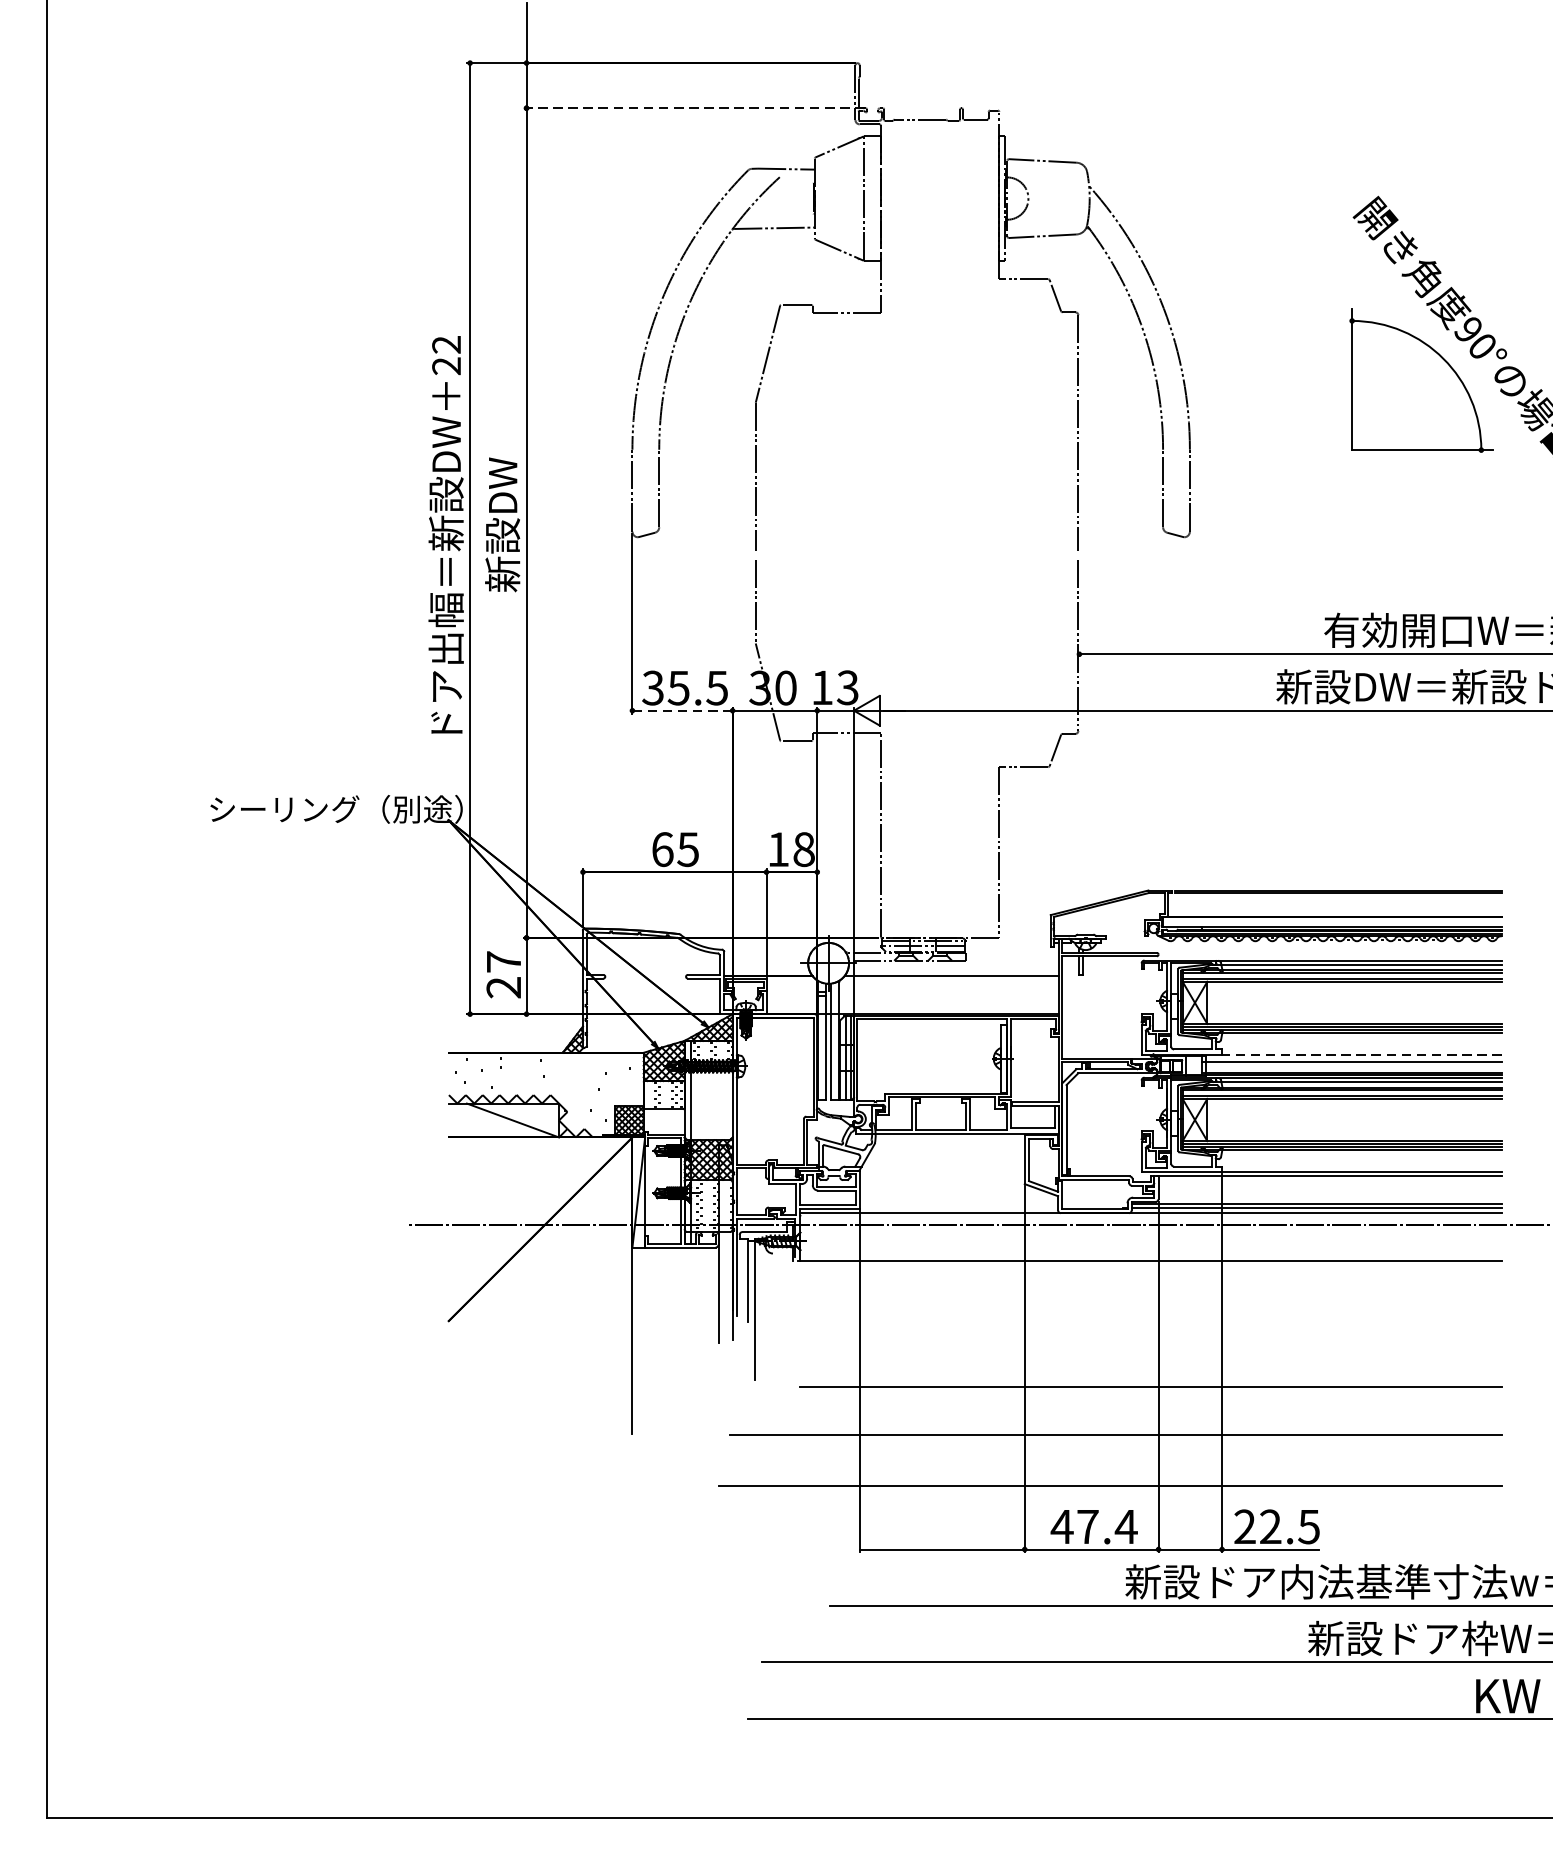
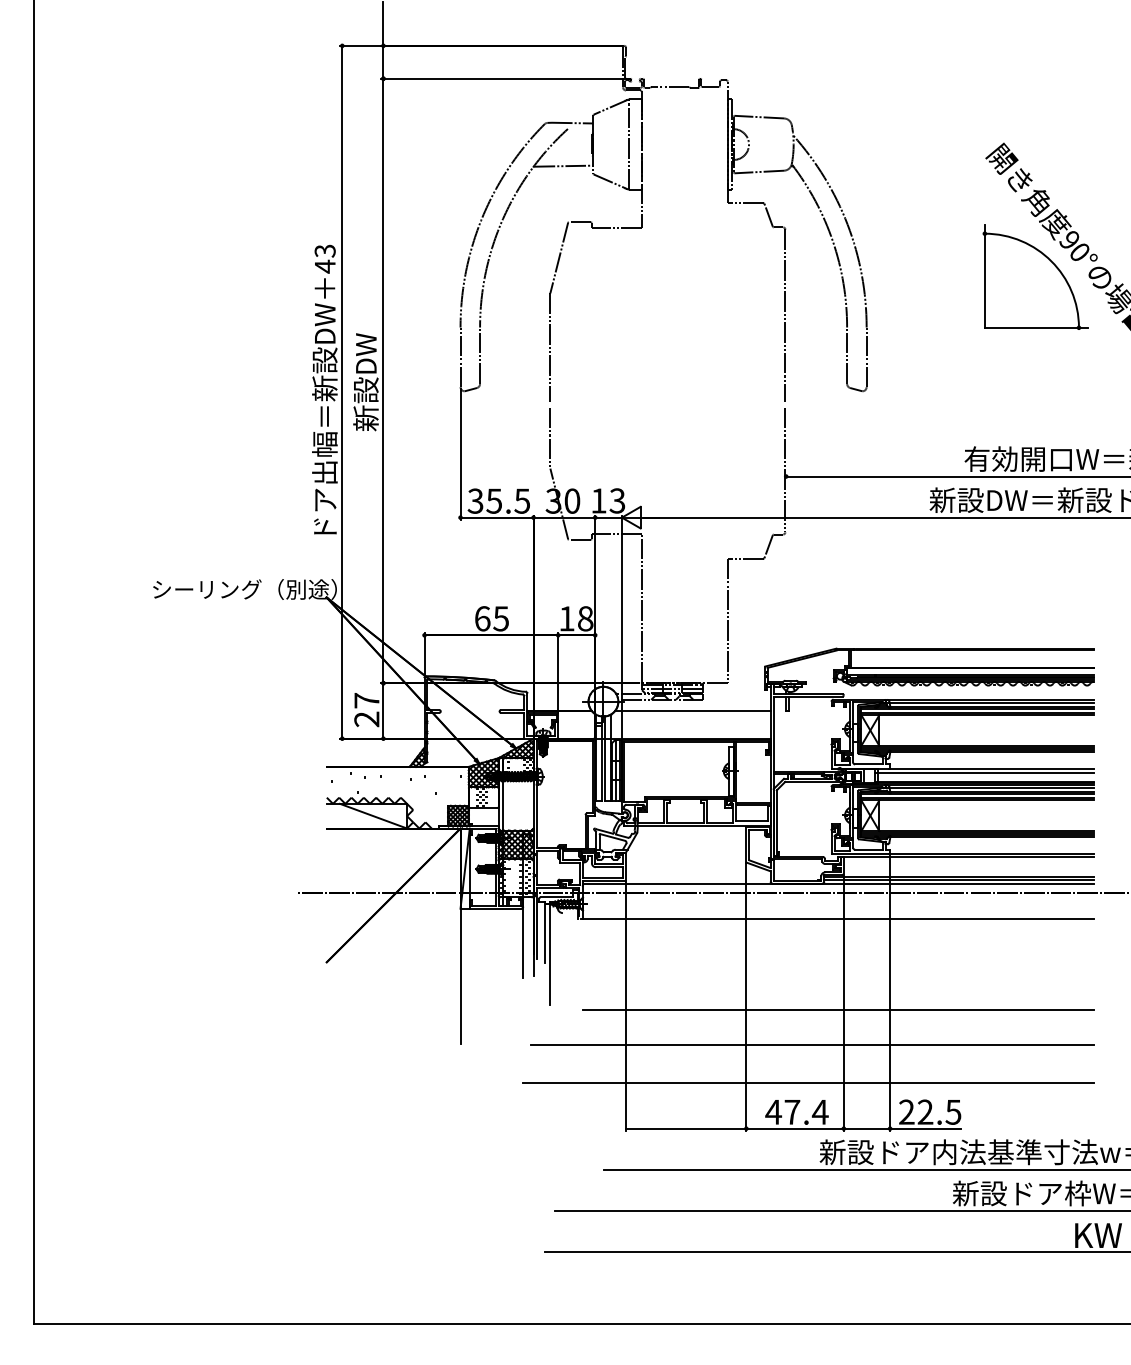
line: (694, 107) -> (505, 78), dashed -> solid
text: (445, 354) -> (324, 258), 22 -> 43
line: (681, 710) -> (496, 517), dashed -> solid
line: (1359, 1055) -> (990, 768), dashed -> solid

